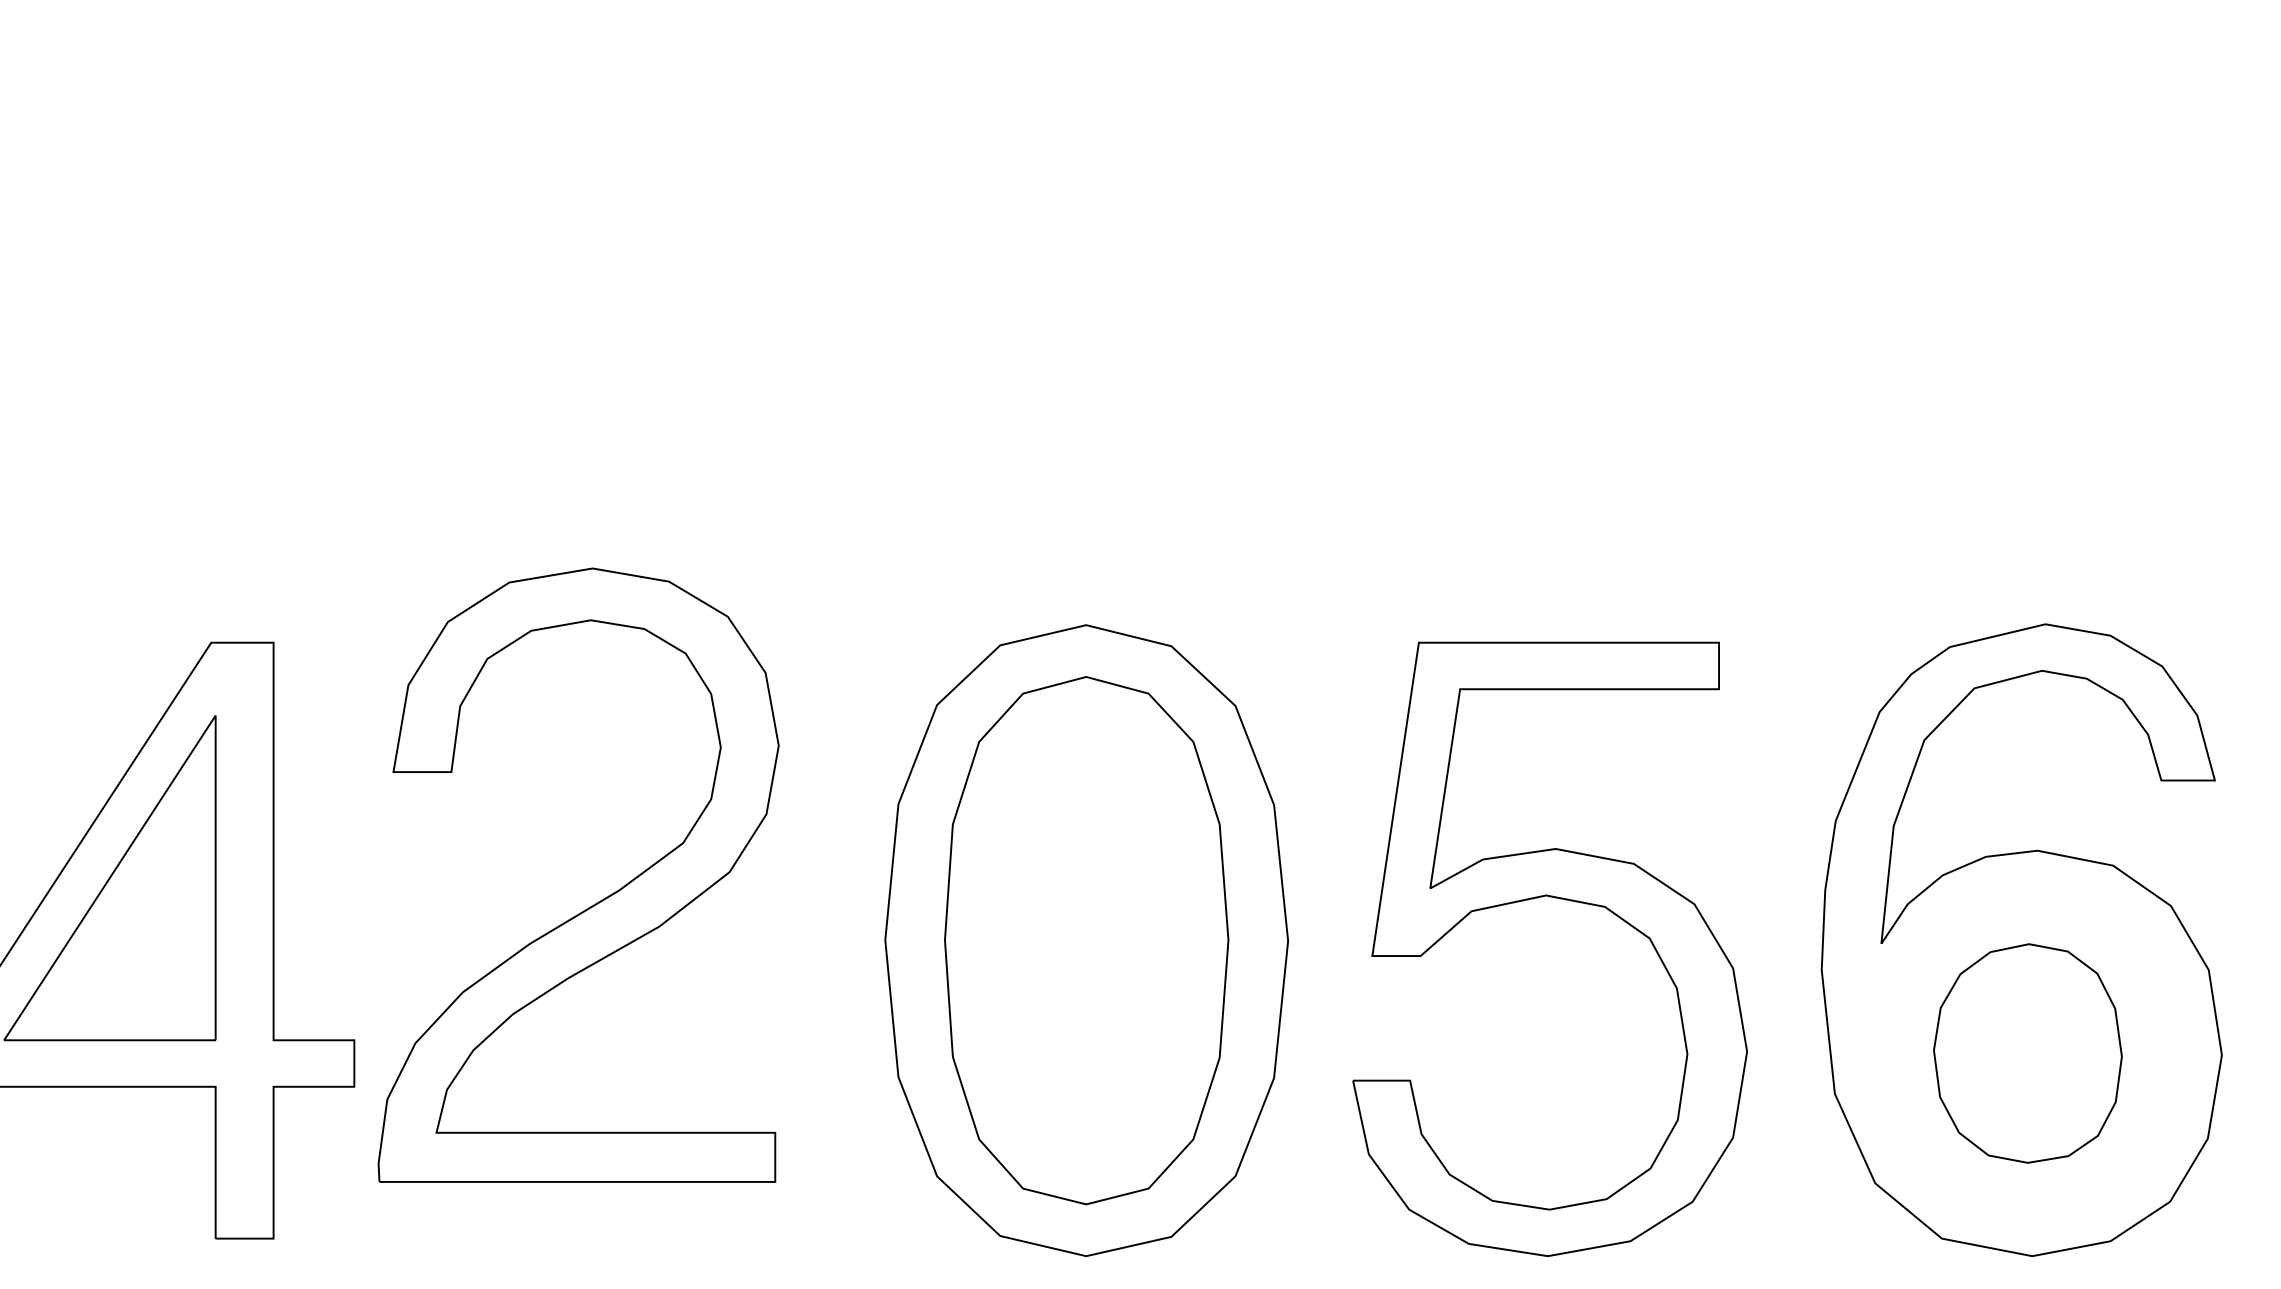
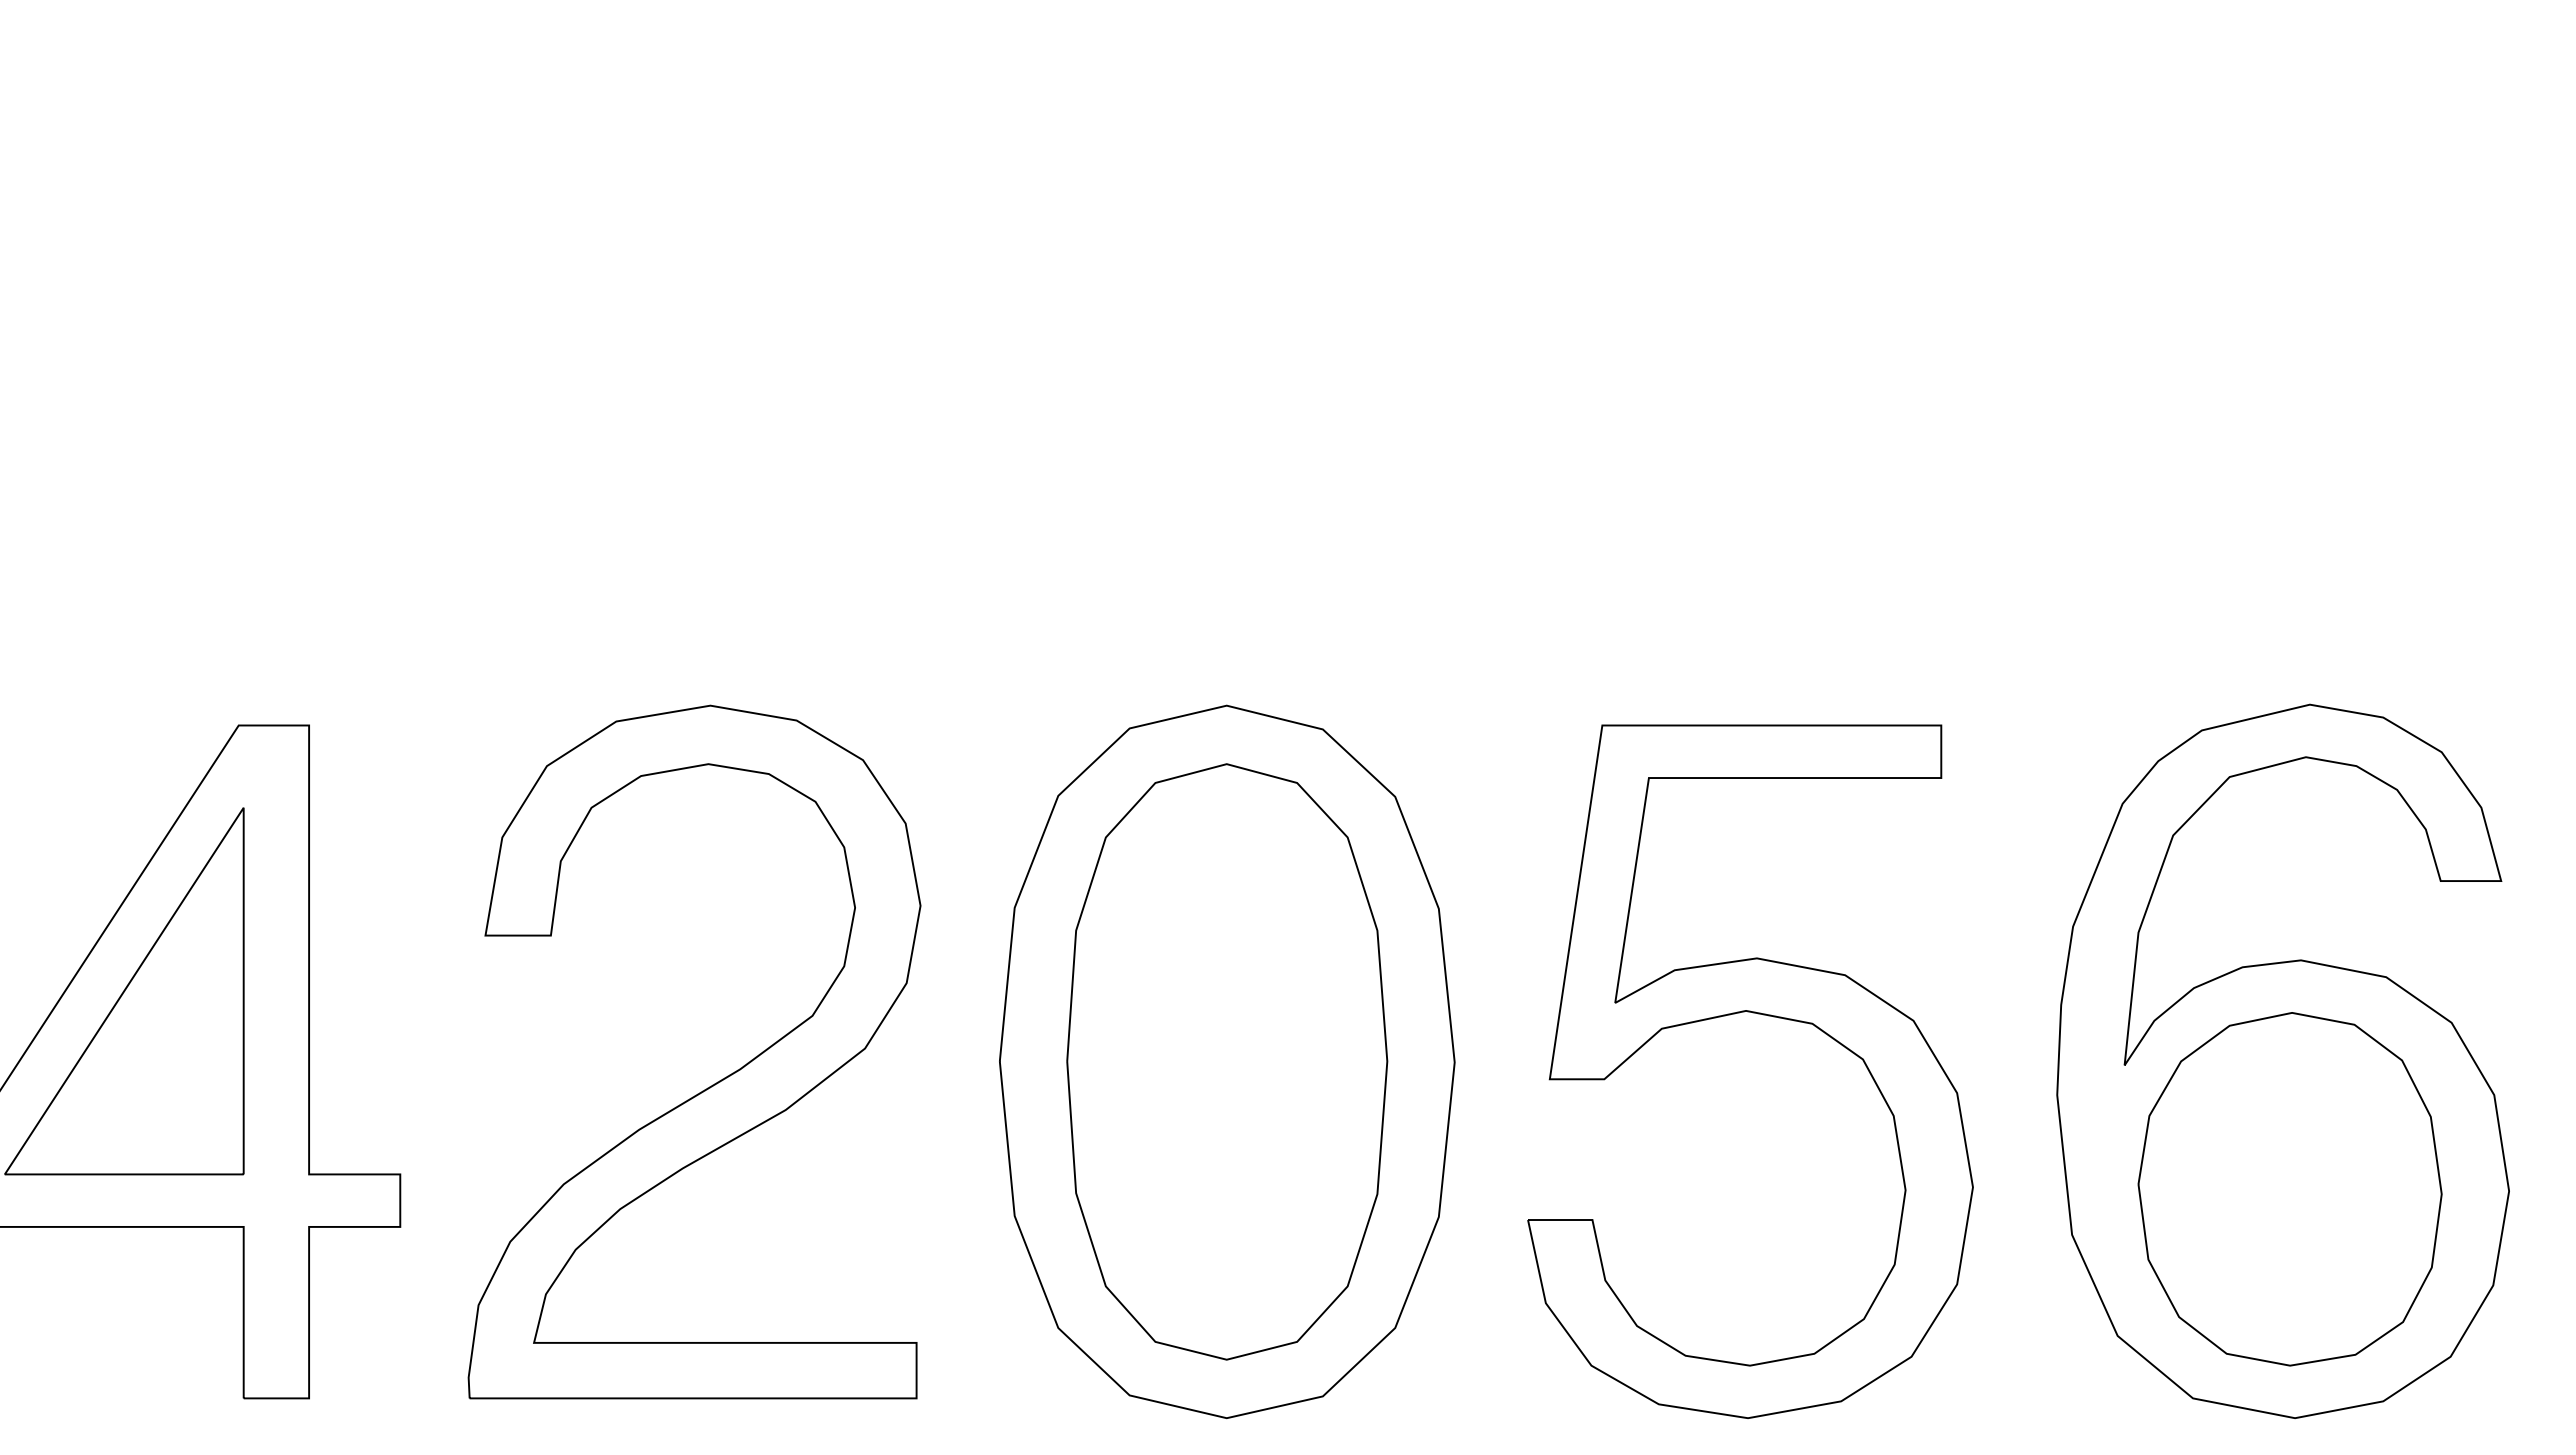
part: (594, 903) -> (712, 1084), moved
part: (2027, 1053) -> (2289, 1189), size x1.43

